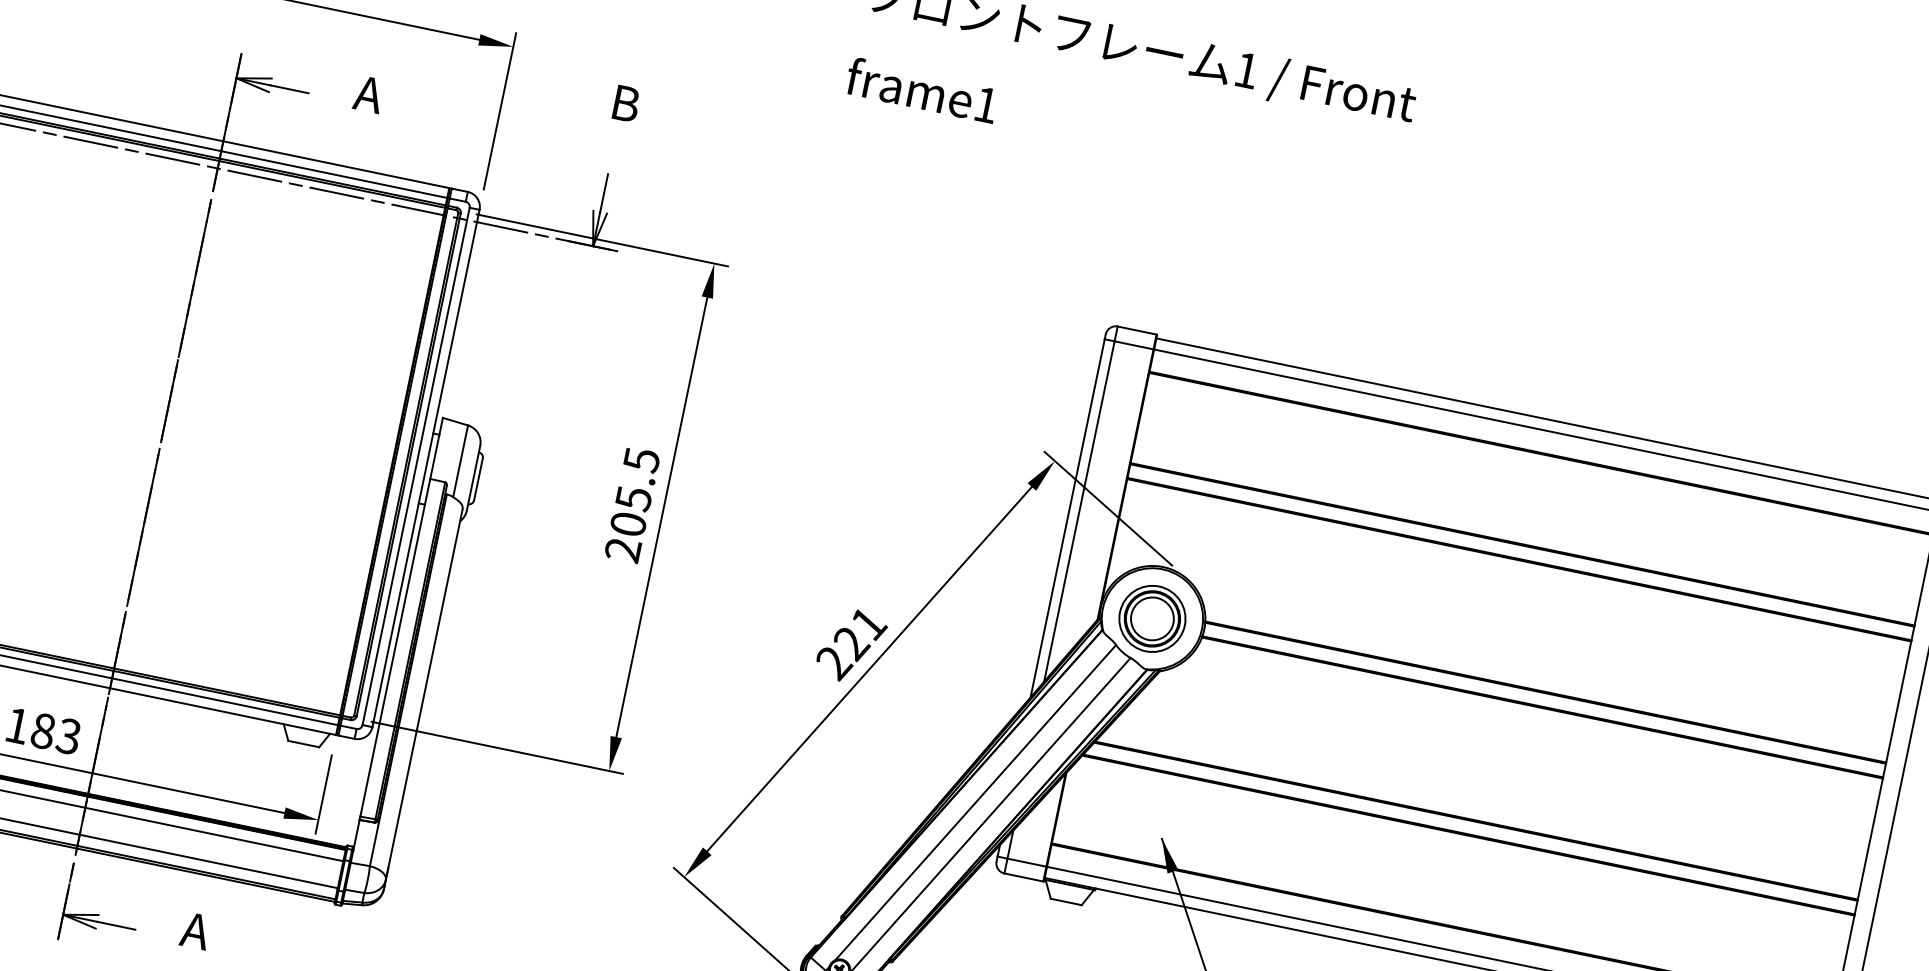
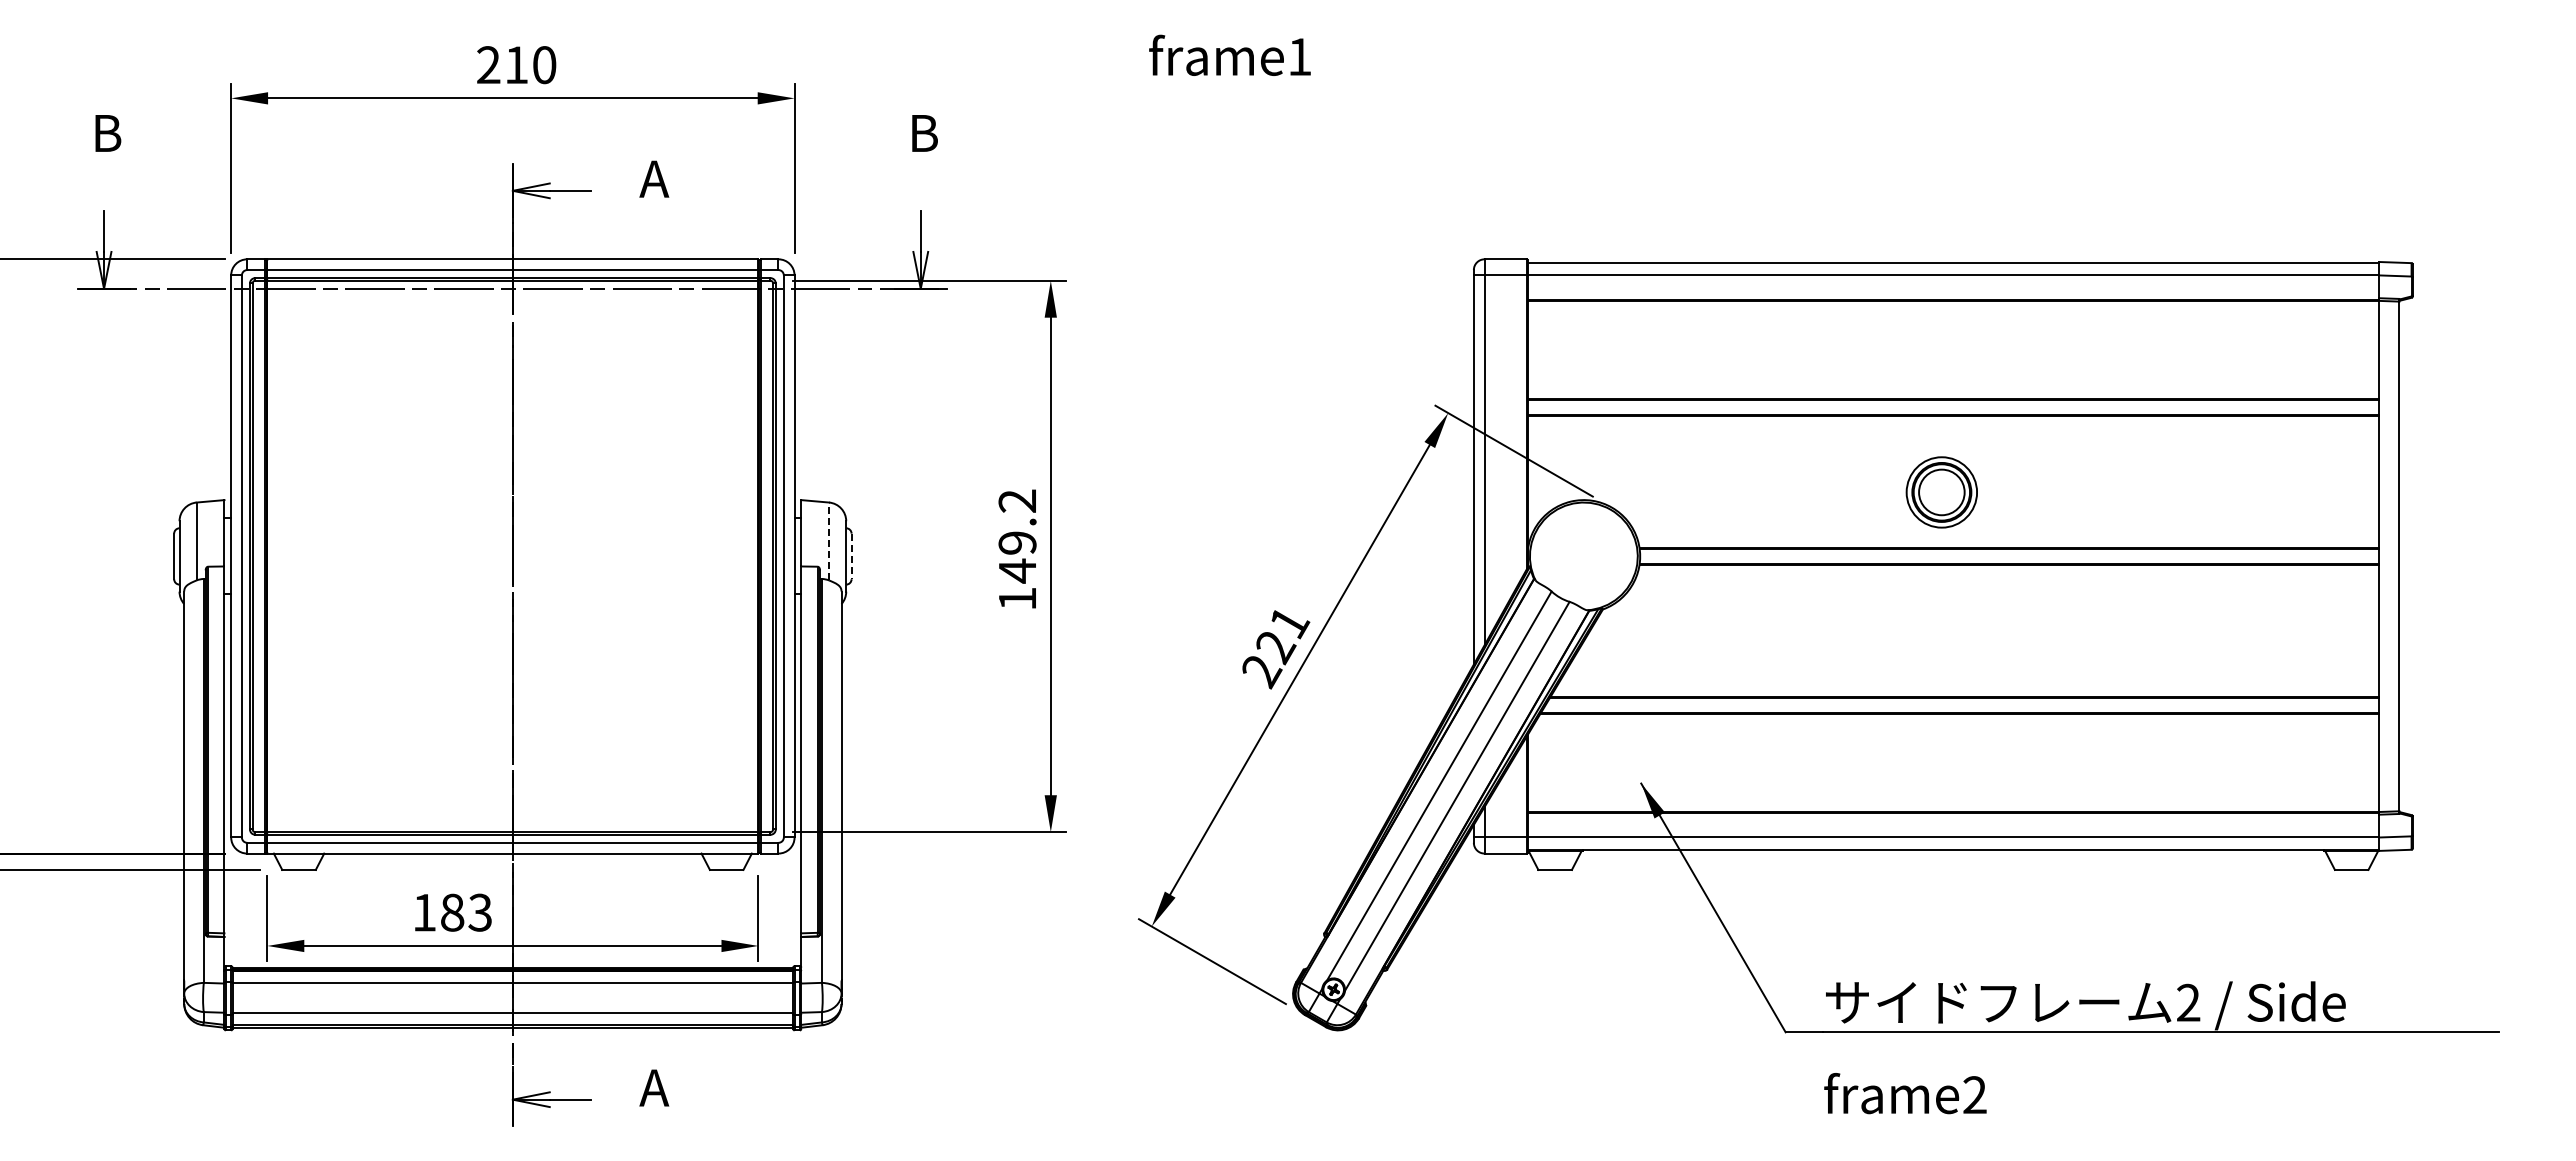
line: (460, 461) -> (829, 541), solid -> dashed
line: (478, 479) -> (851, 556), solid -> dashed
text: (632, 504) -> (1017, 549), 205.5 -> 149.2
part: (1152, 618) -> (1941, 492), moved

